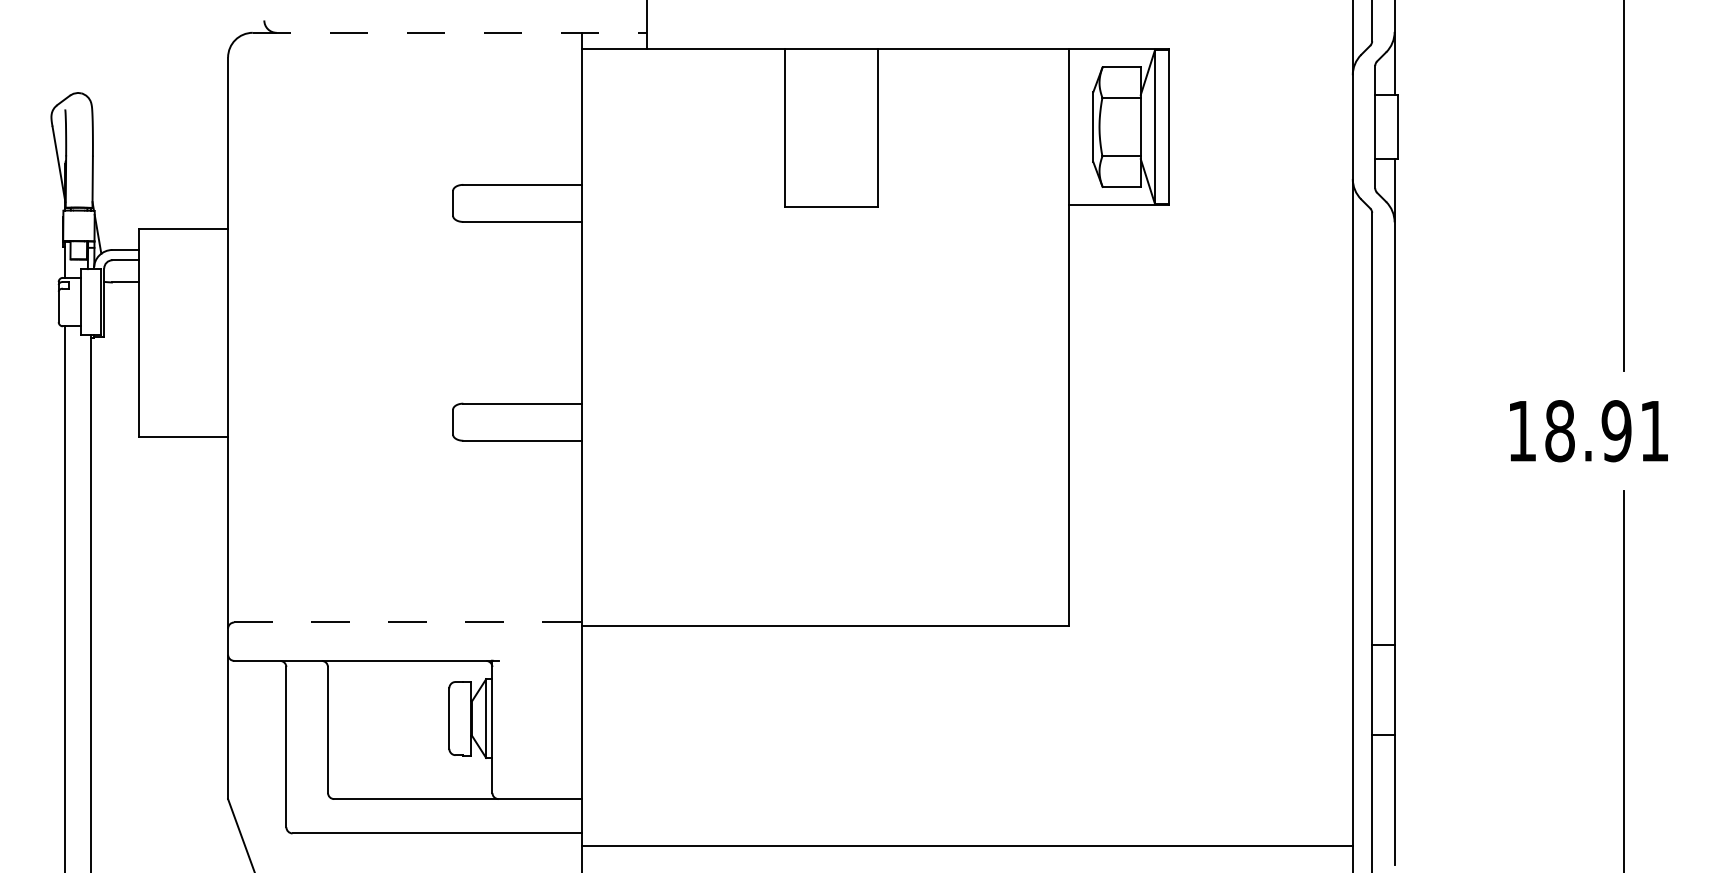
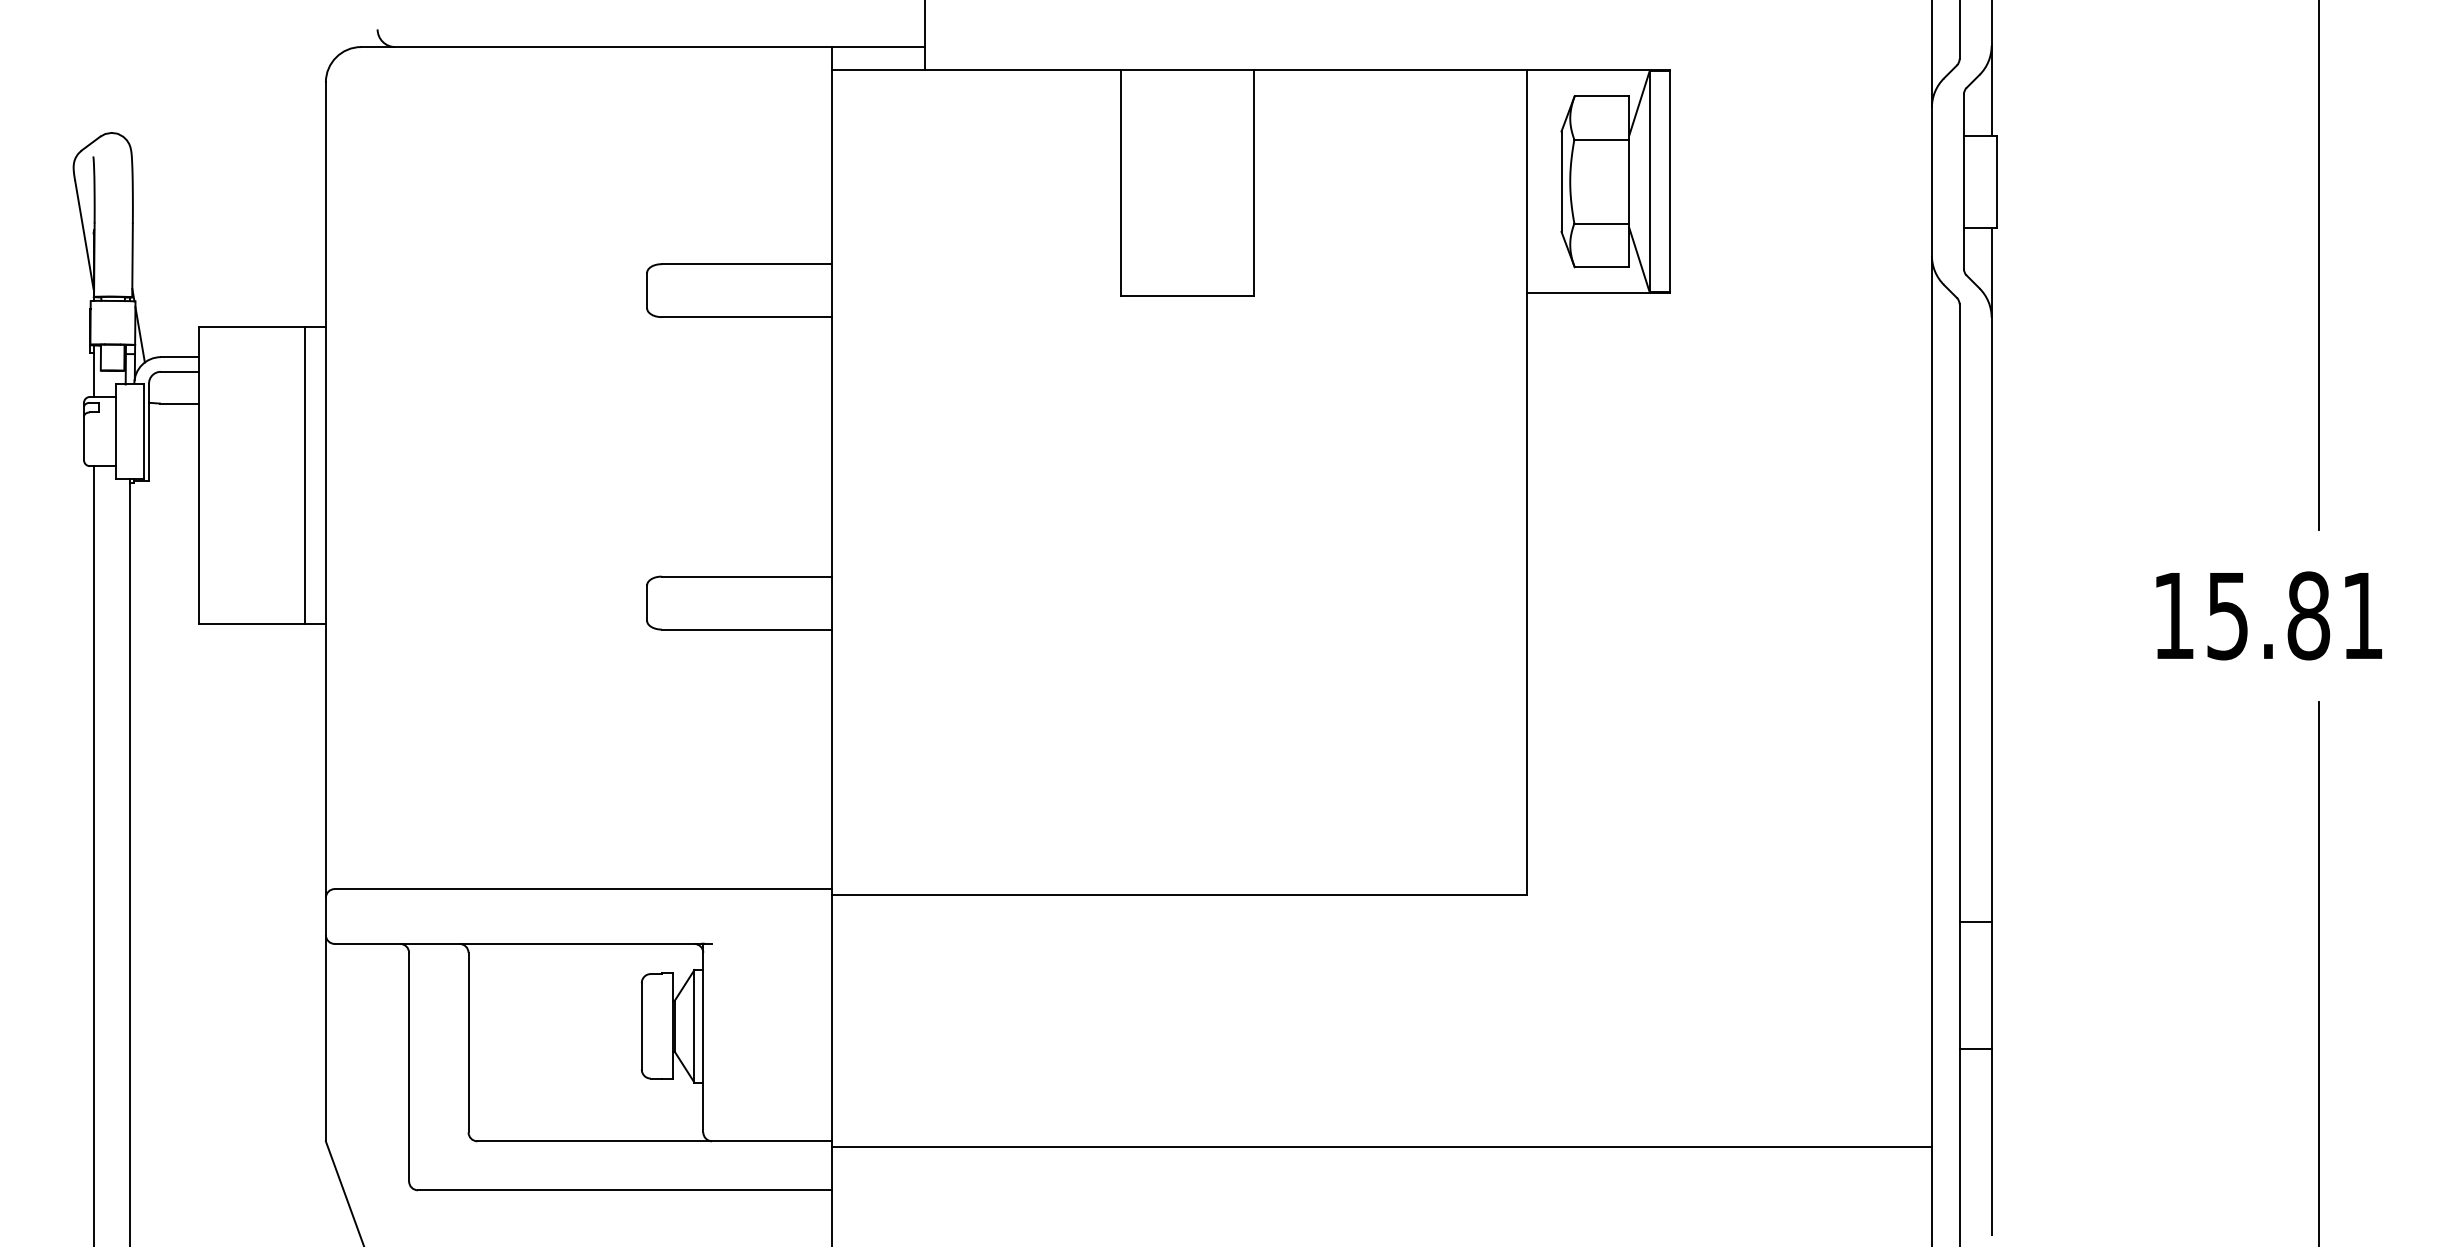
line: (449, 33) -> (642, 47), dashed -> solid
line: (213, 332) -> (304, 475), added
text: (1588, 430) -> (2268, 615), 18.91 -> 15.81
line: (408, 622) -> (583, 889), dashed -> solid
line: (967, 846) -> (1381, 1146), moved

